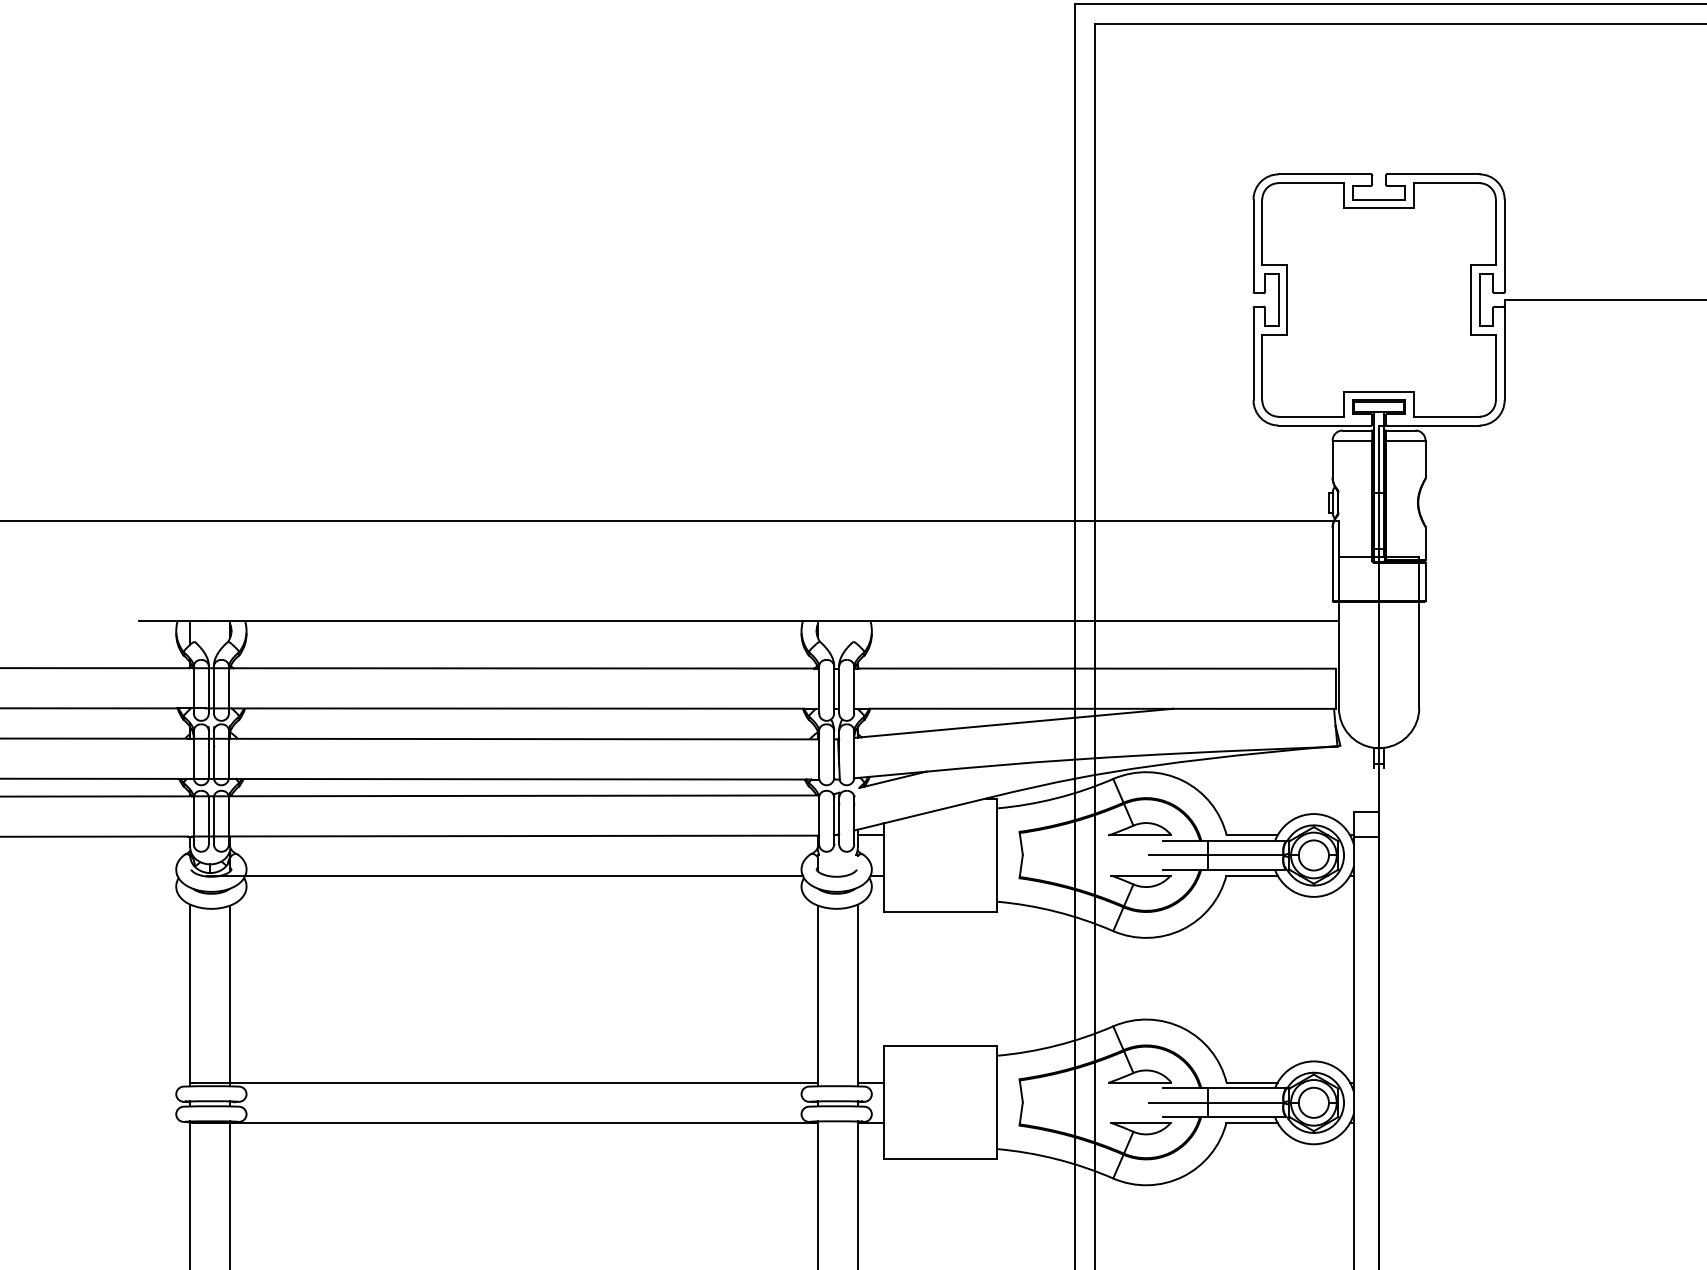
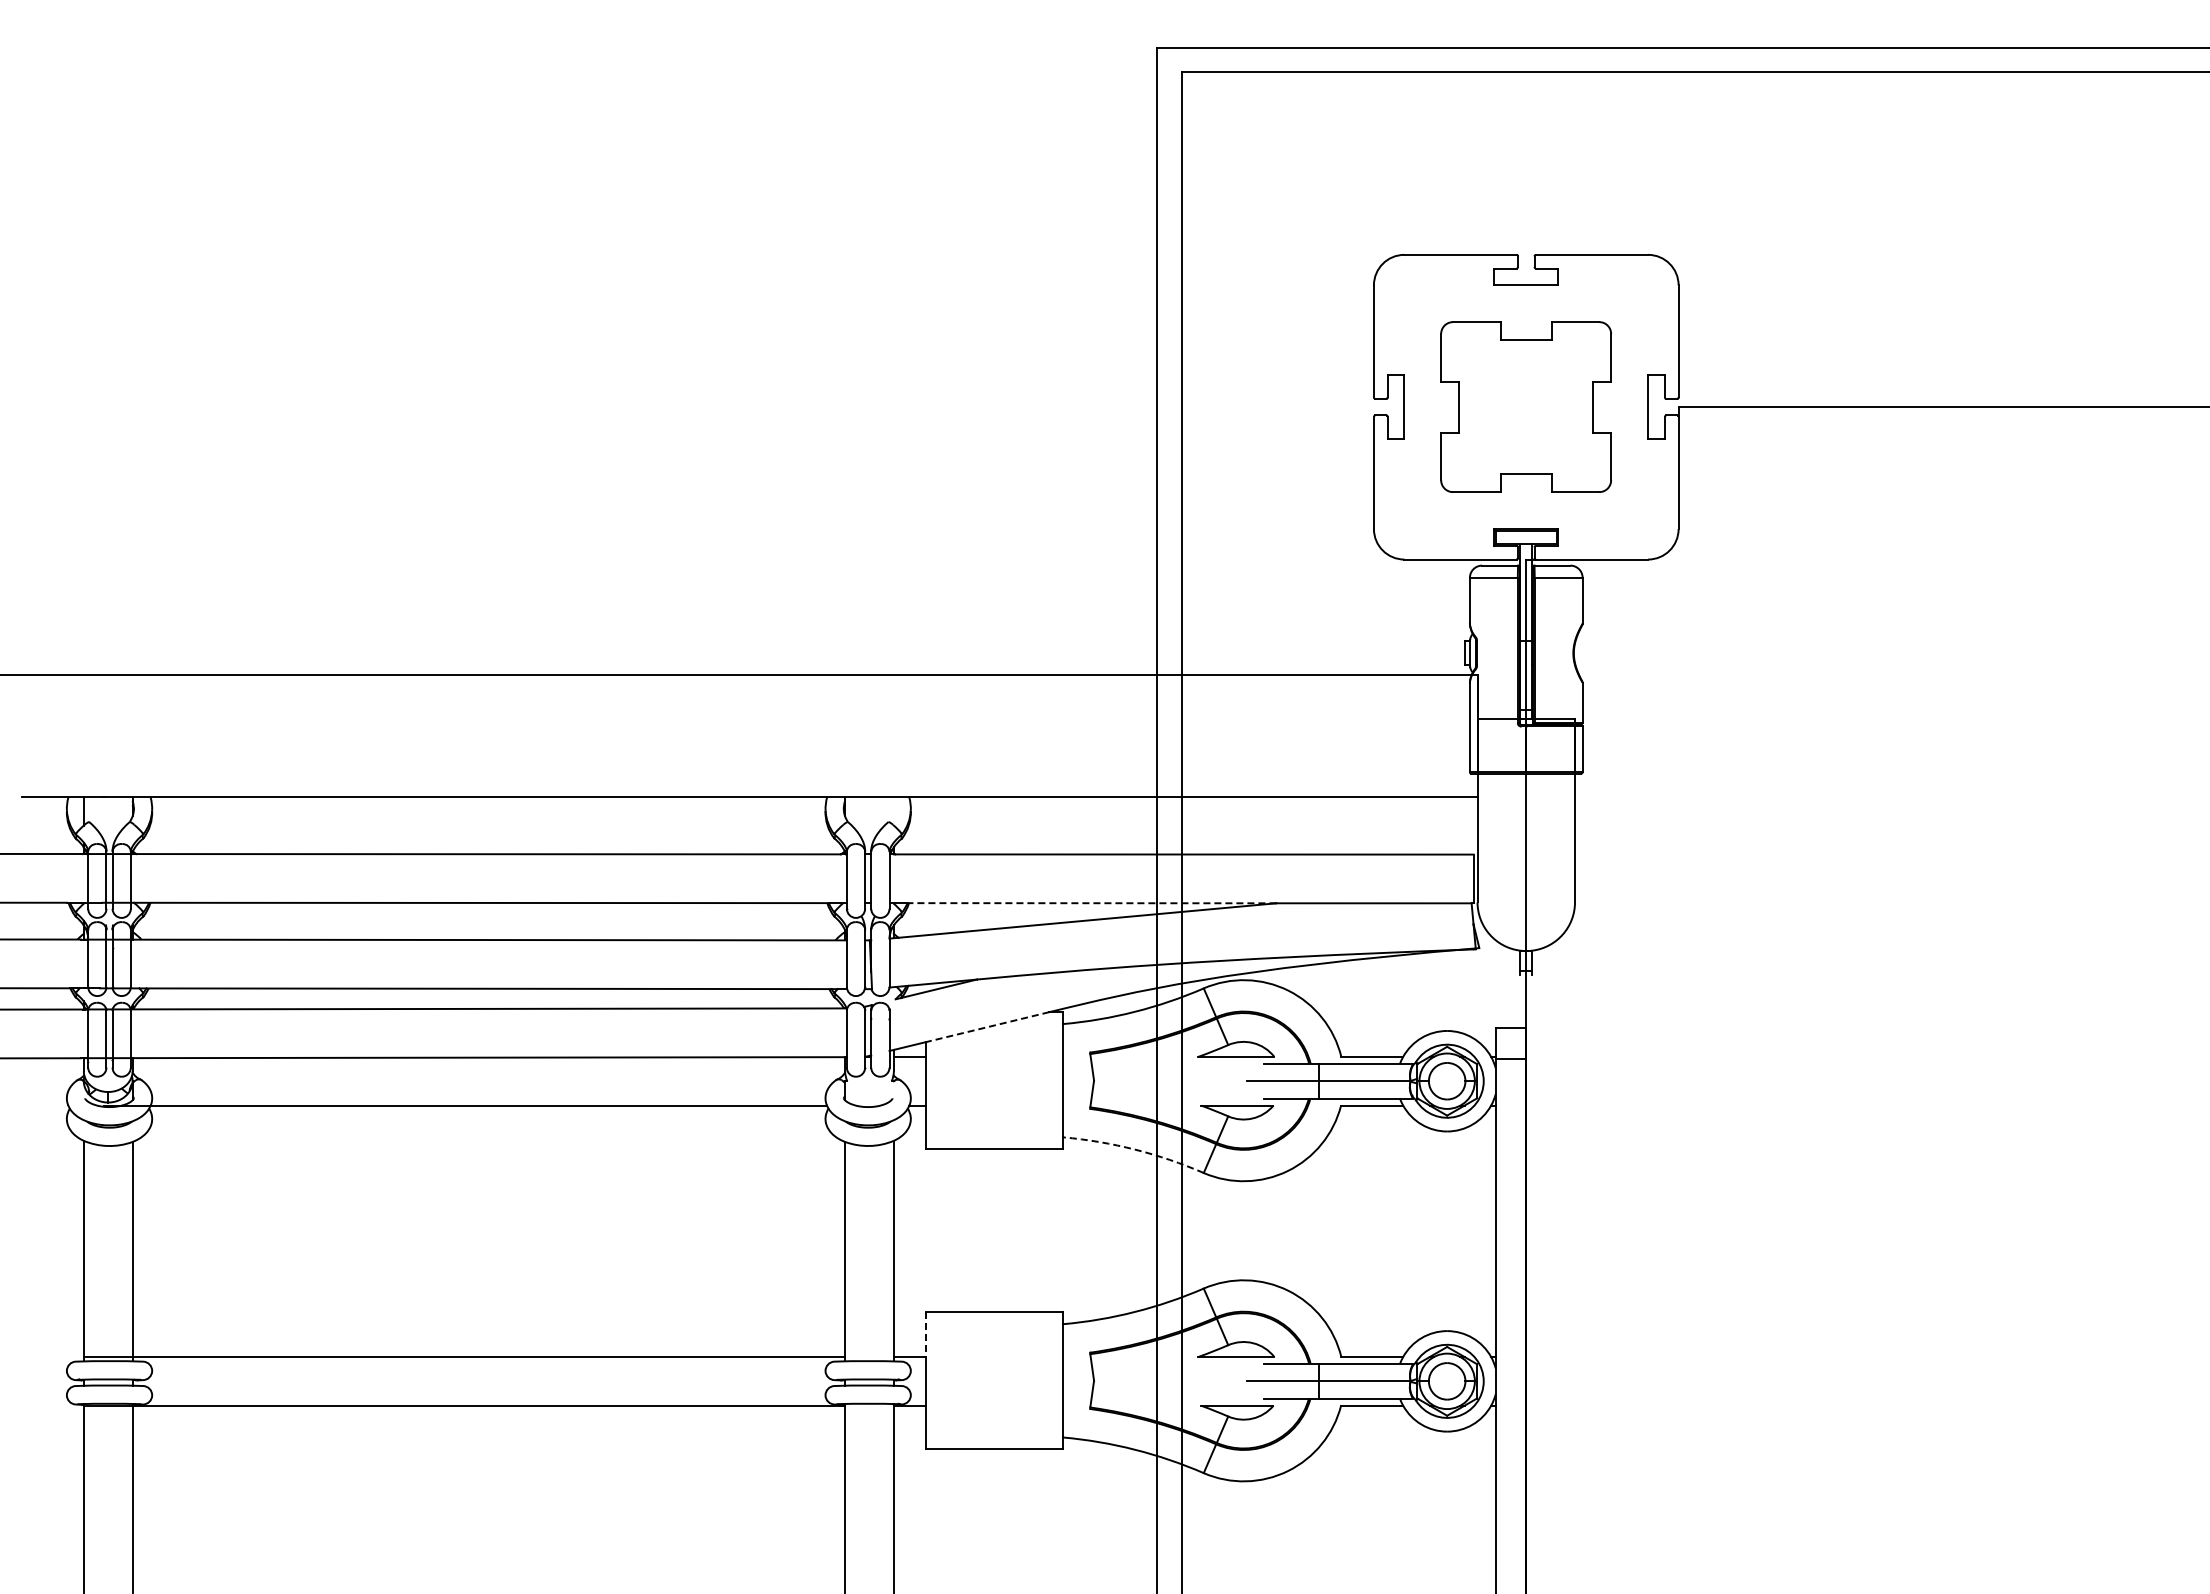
part: (1378, 299) -> (1525, 406), size x0.6
line: (1020, 708) -> (1091, 903), solid -> dashed
line: (935, 811) -> (987, 1027), solid -> dashed
arc: (1056, 911) -> (1134, 1149), solid -> dashed
line: (884, 1065) -> (926, 1335), solid -> dashed

